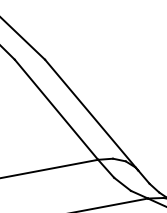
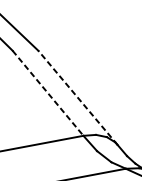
line: (56, 110) -> (48, 93), solid -> dashed
line: (91, 114) -> (77, 97), solid -> dashed

